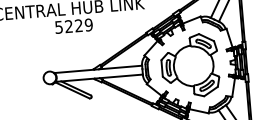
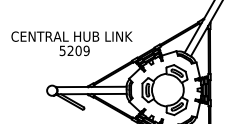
text: (78, 25) -> (78, 50), 5229 -> 5209

